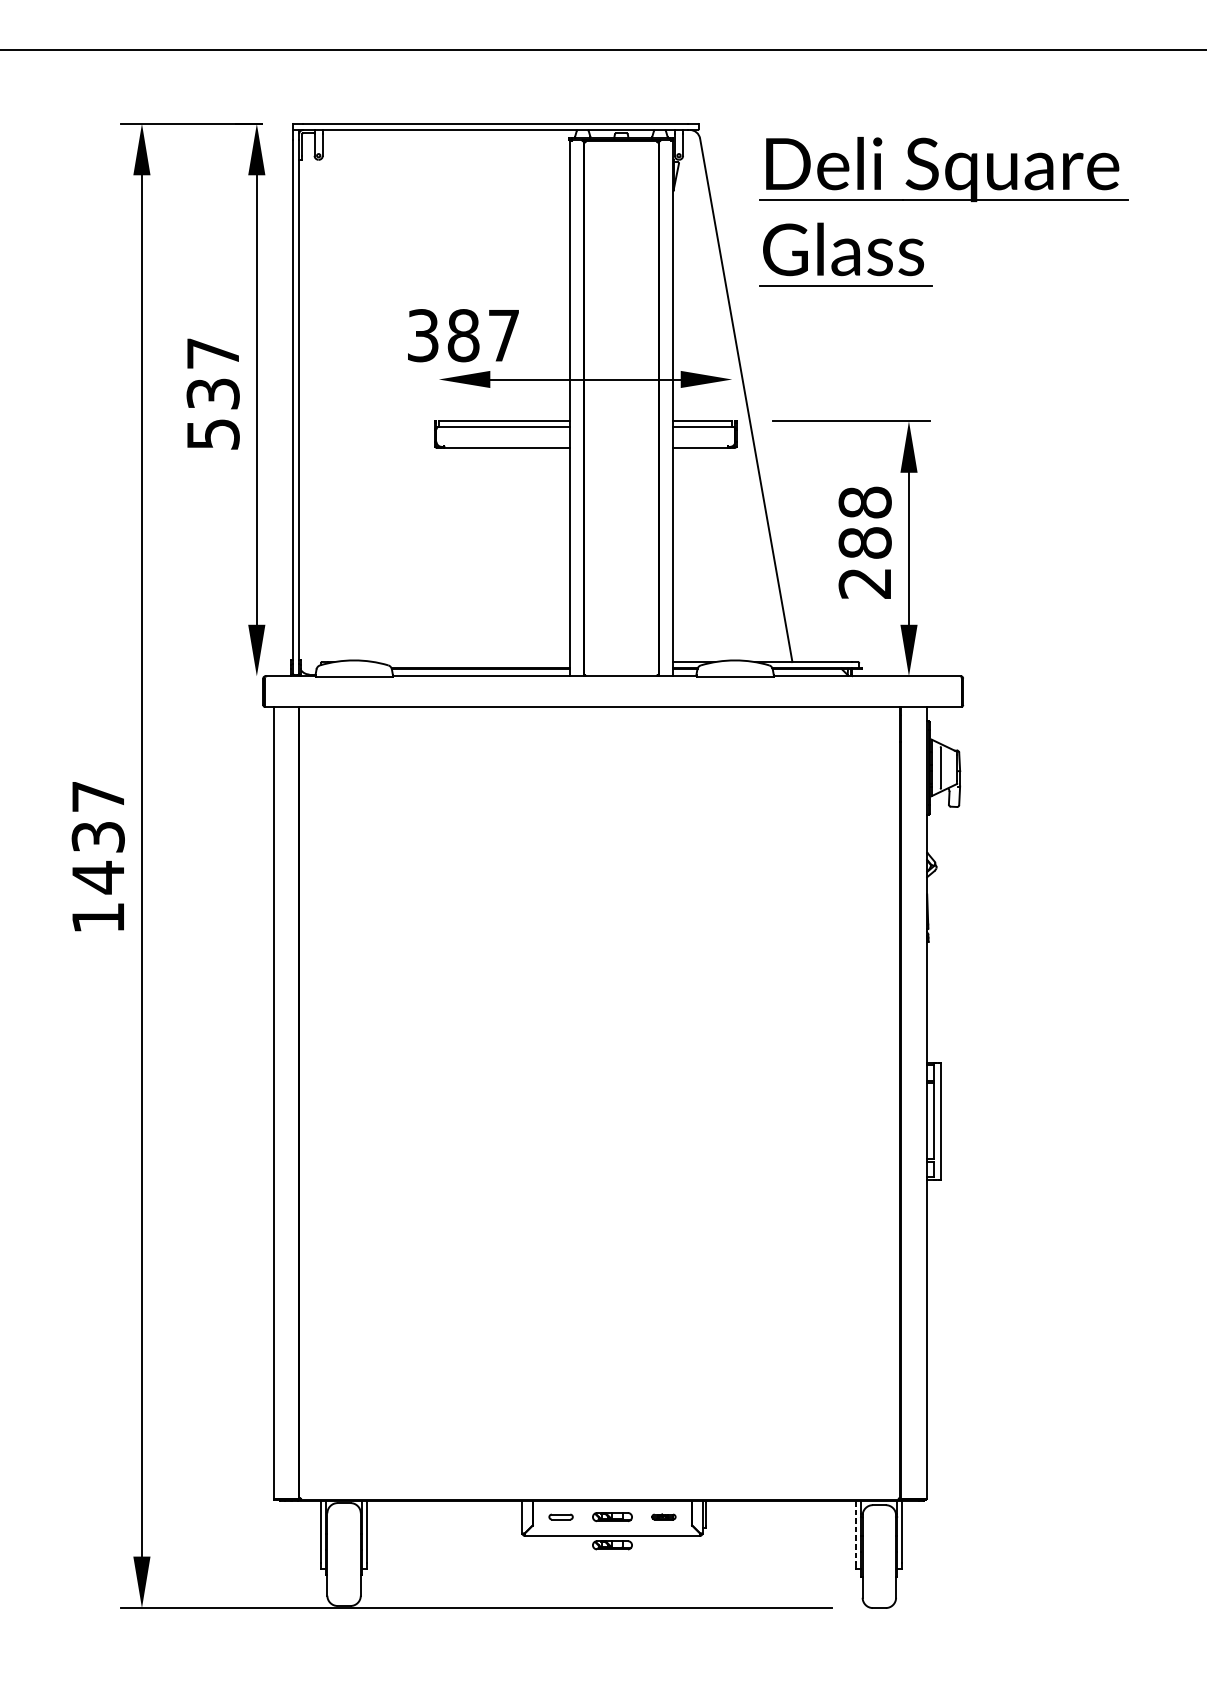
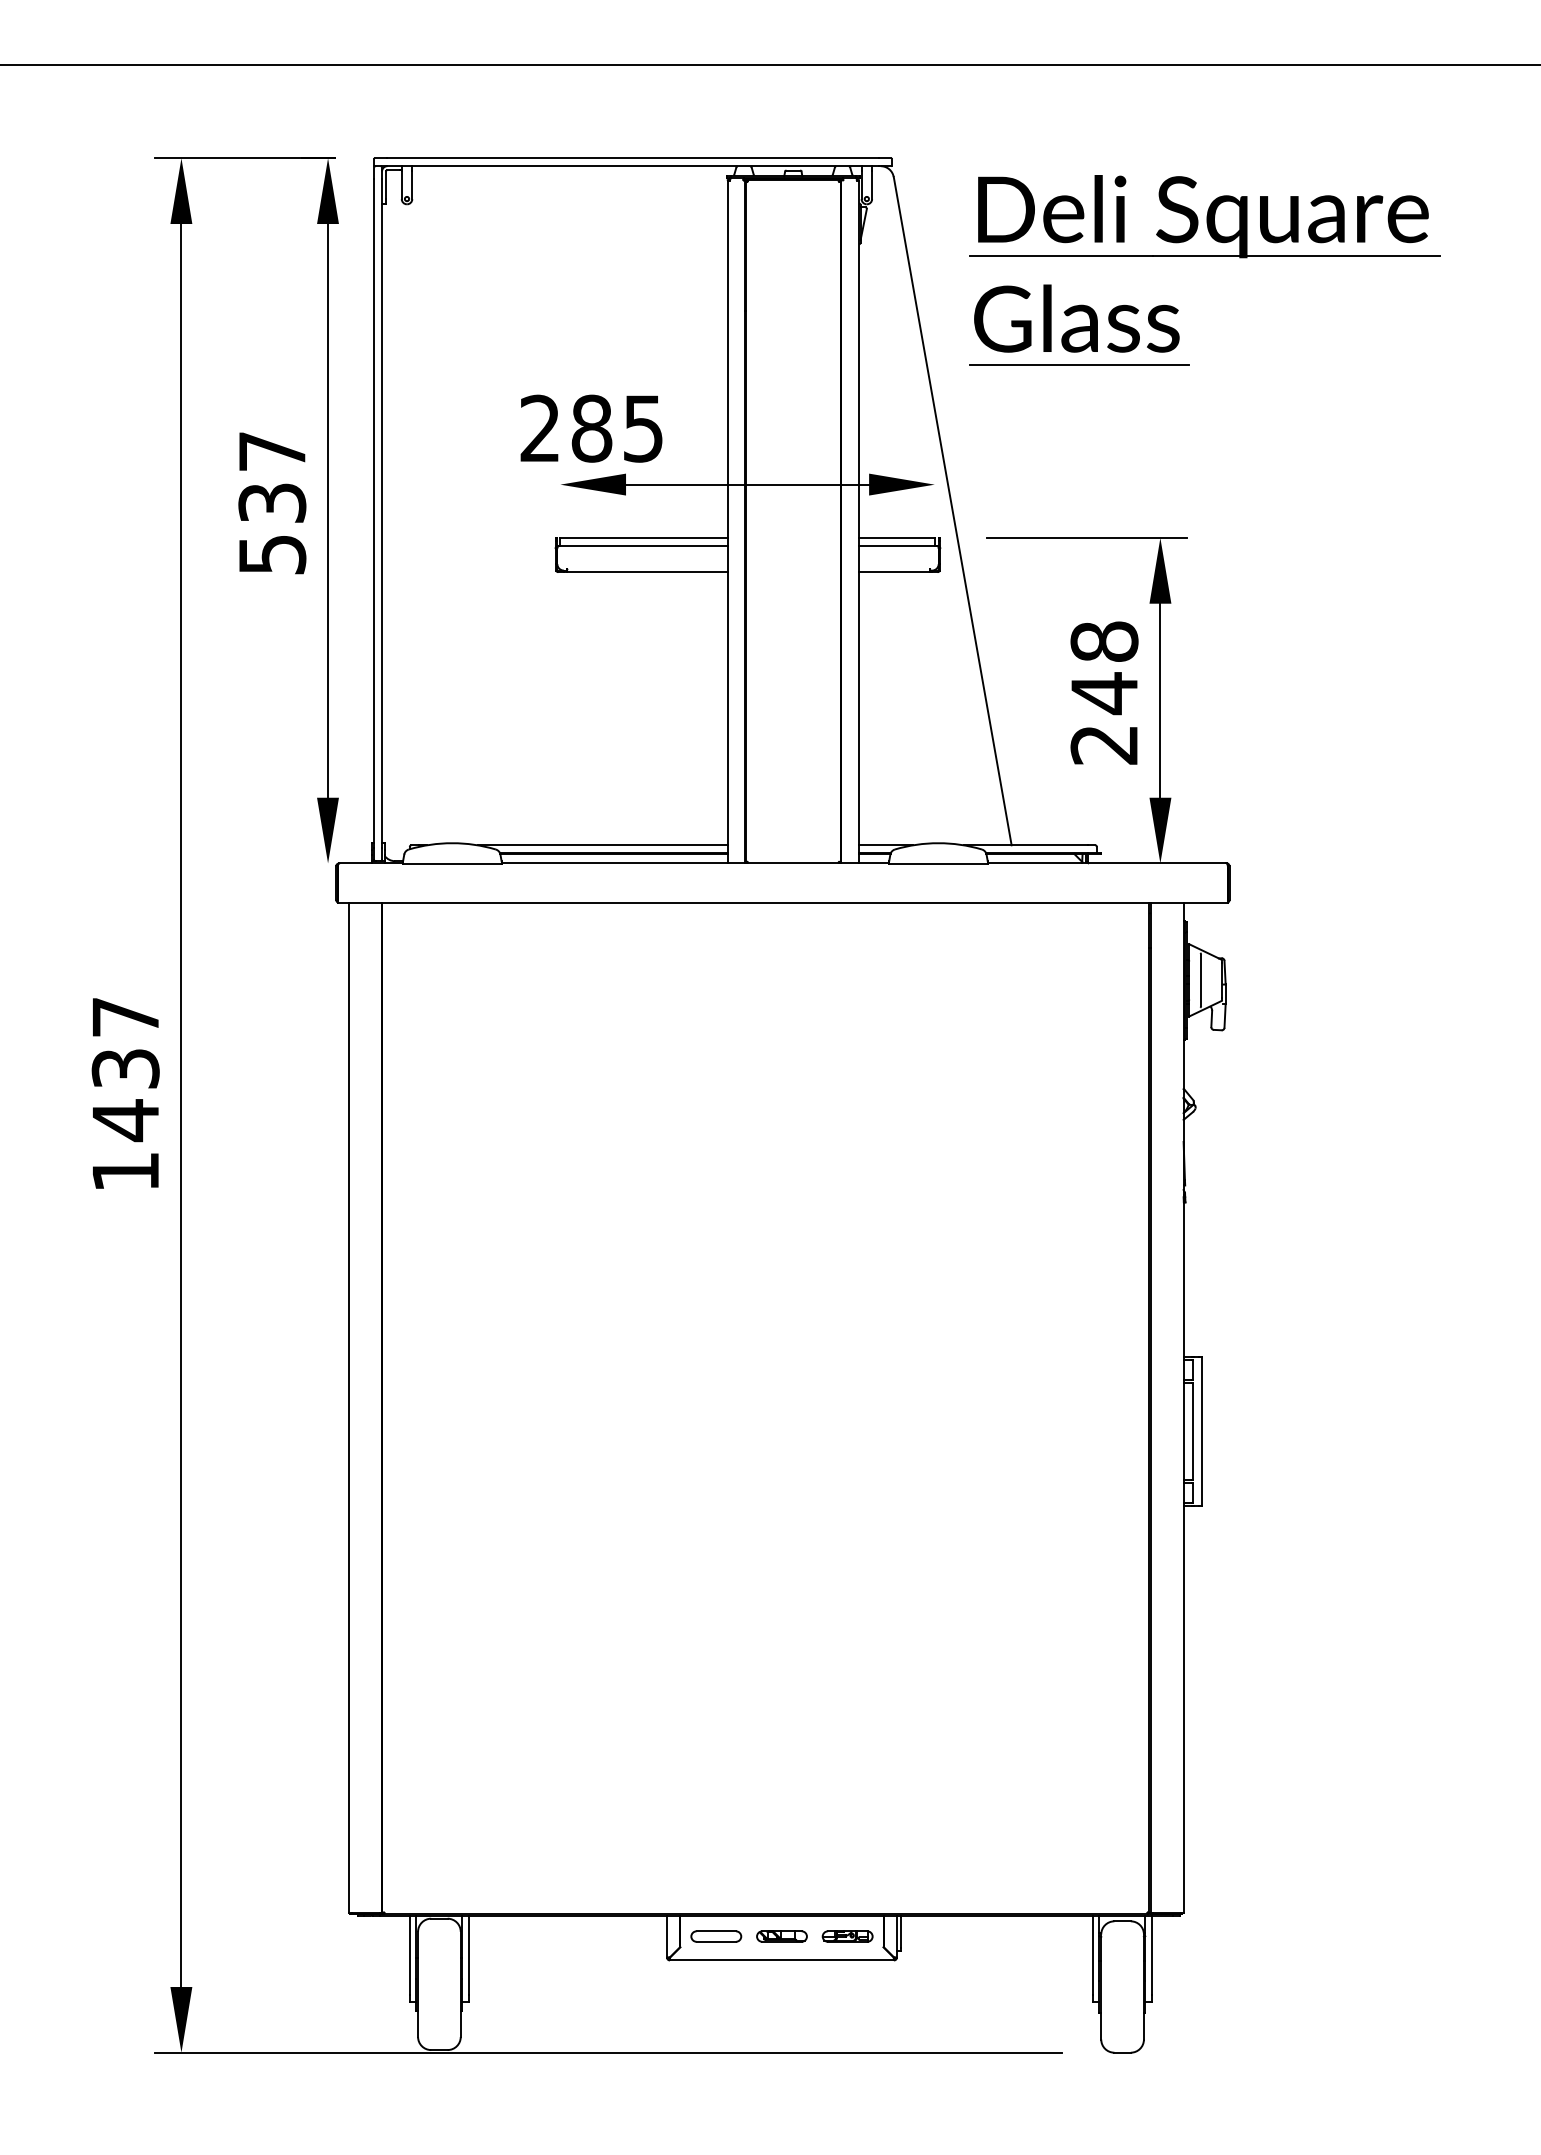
text: (463, 335) -> (591, 428), 387 -> 285
text: (865, 543) -> (1104, 693), 288 -> 248
line: (471, 662) -> (602, 845), added
part: (561, 1517) -> (716, 1936), size x1.67
part: (663, 1517) -> (847, 1936), size x1.67
line: (855, 1531) -> (1092, 1955), dashed -> solid
part: (612, 1545) -> (781, 1972), removed

